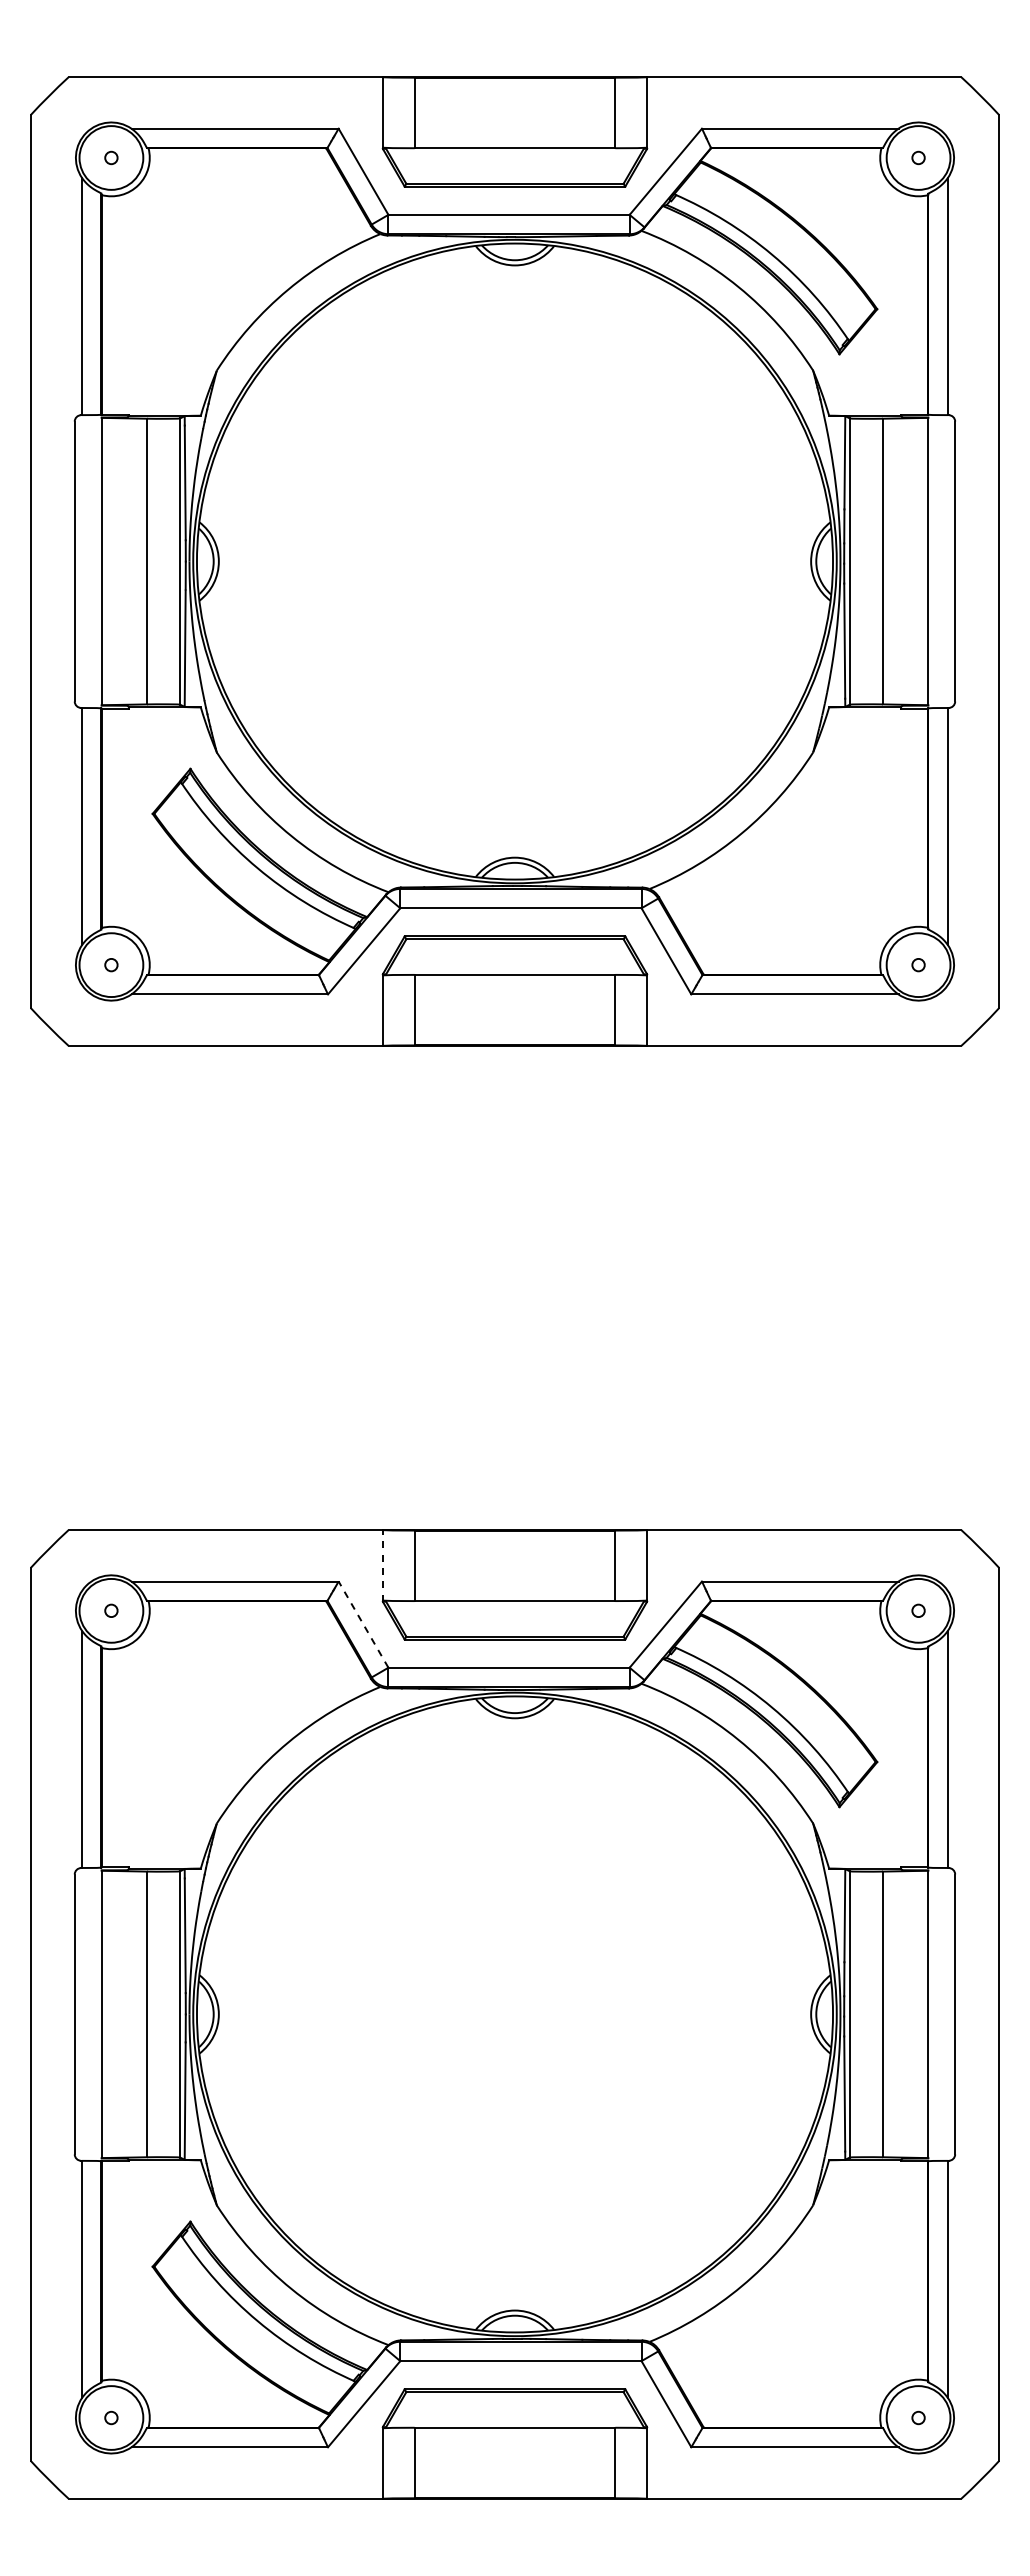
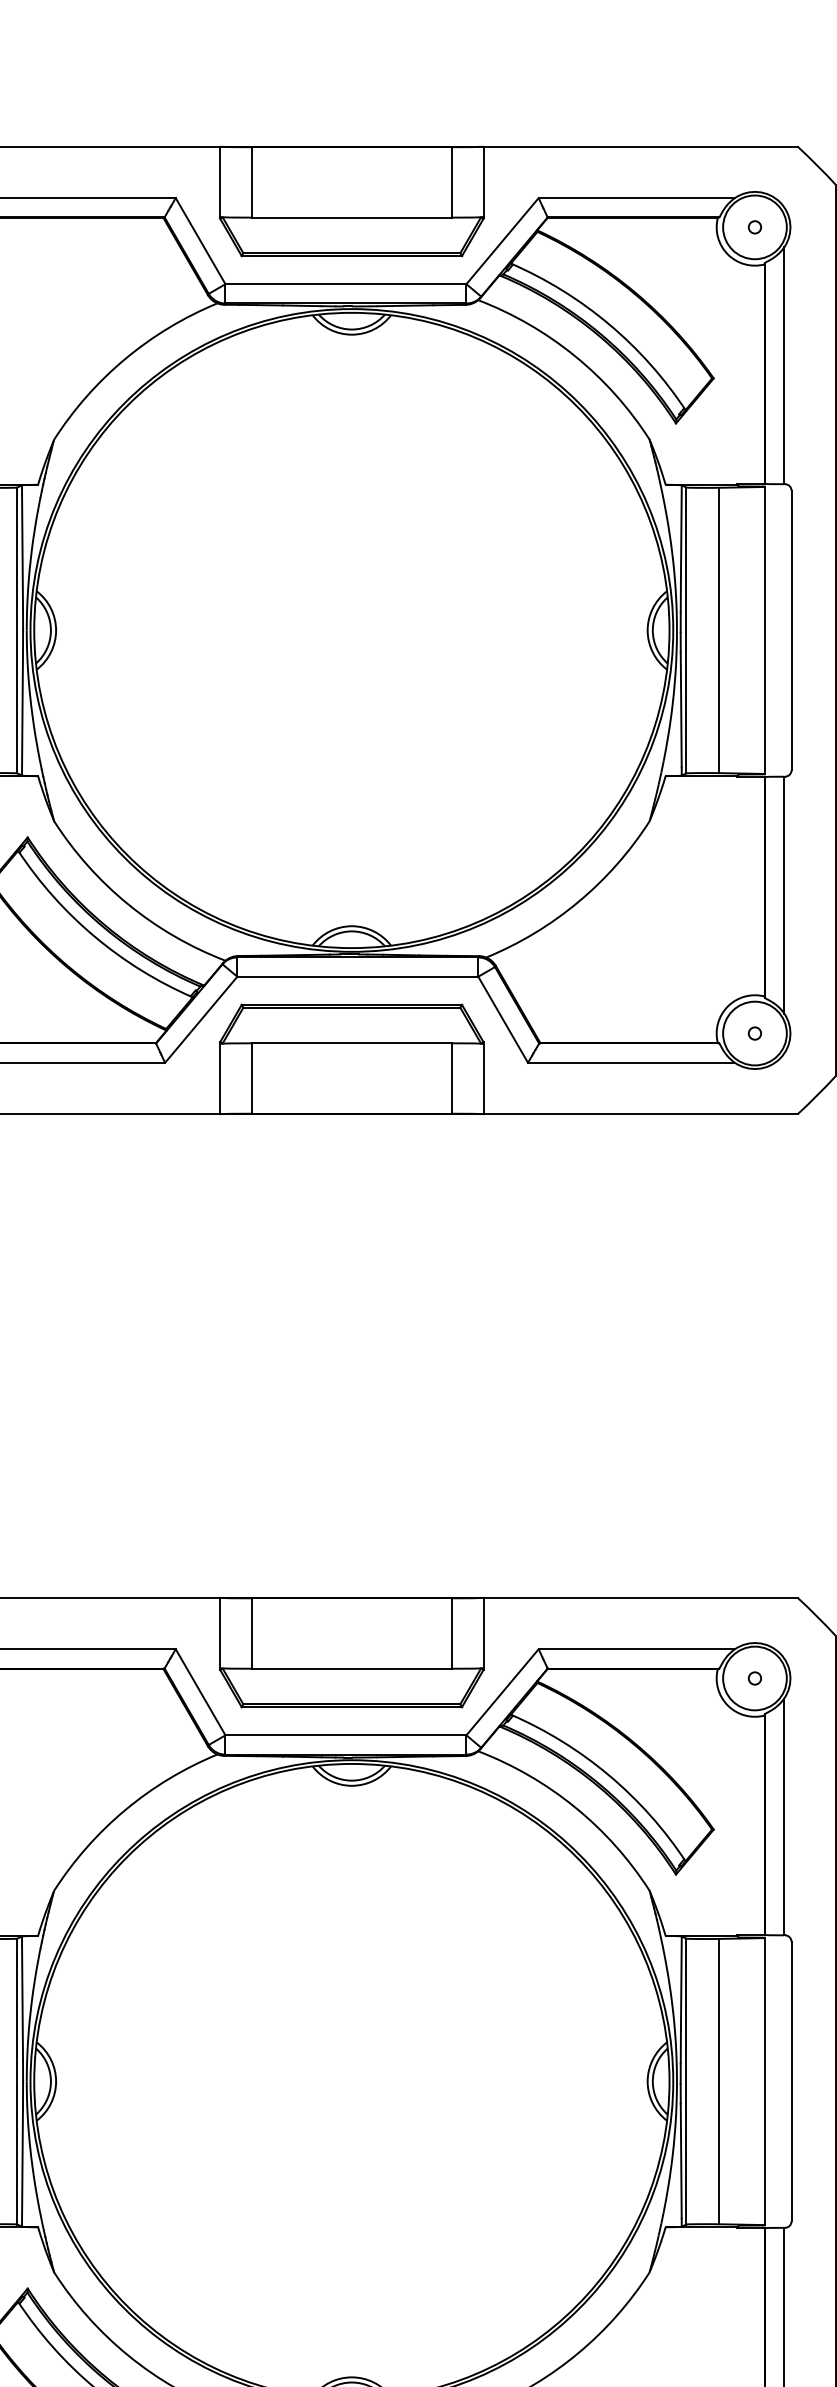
line: (383, 1566) -> (220, 1634), dashed -> solid
line: (363, 1624) -> (200, 1692), dashed -> solid

